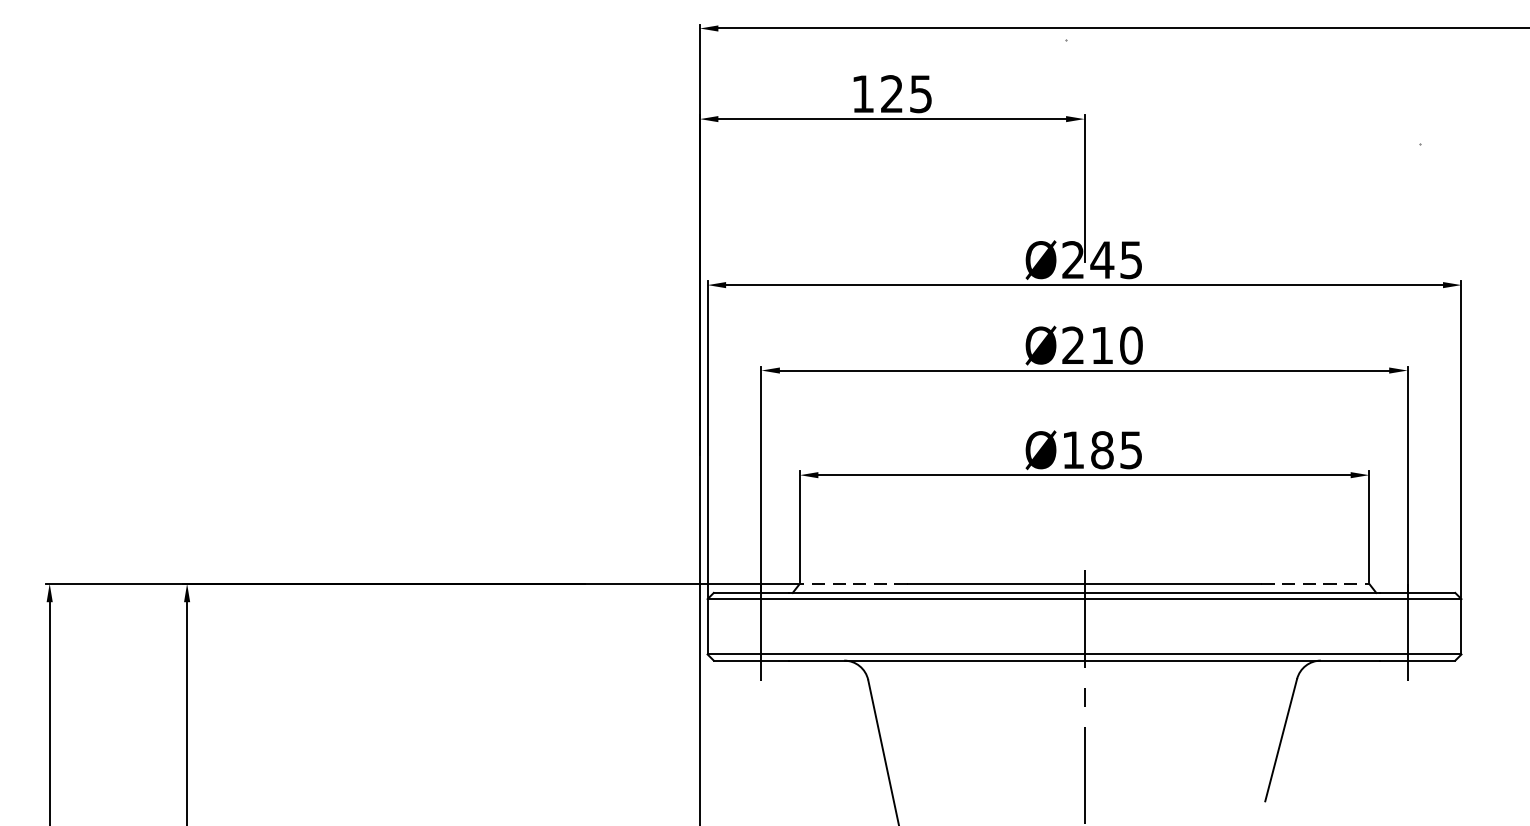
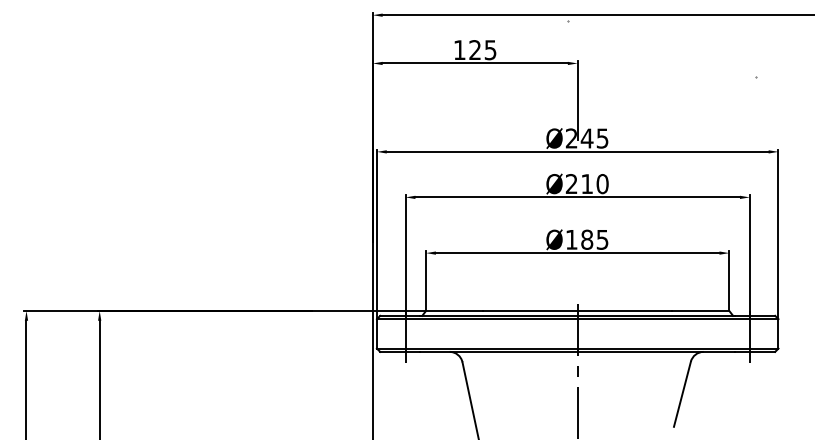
line: (853, 582) -> (454, 310), dashed -> solid
line: (1315, 582) -> (700, 310), dashed -> solid

